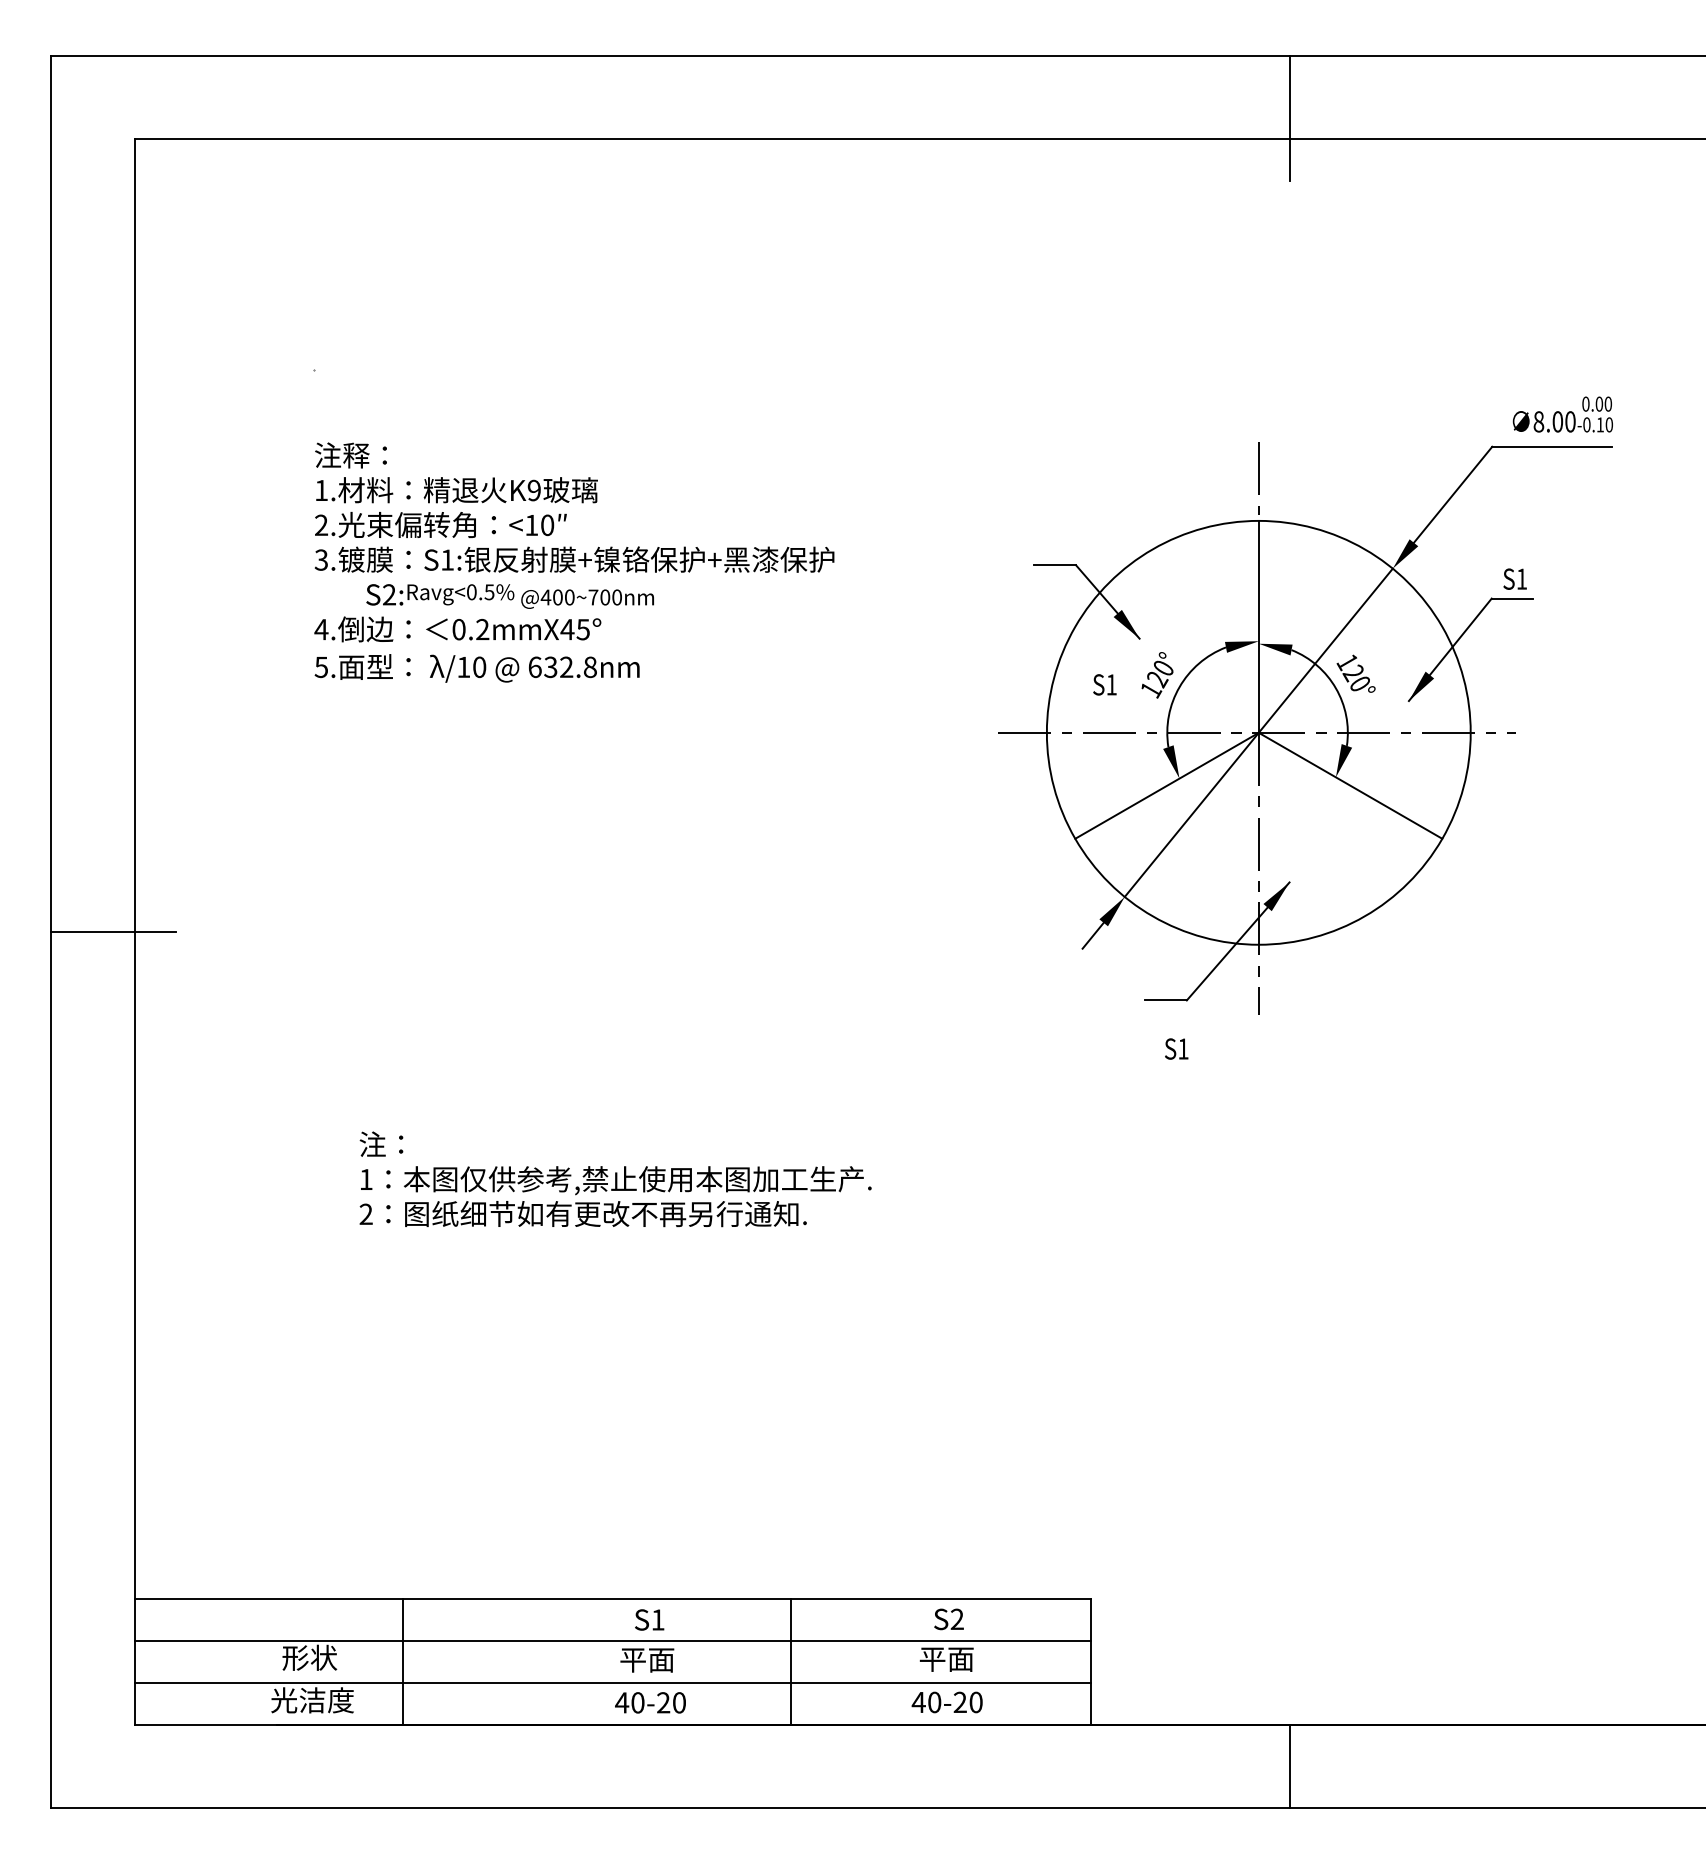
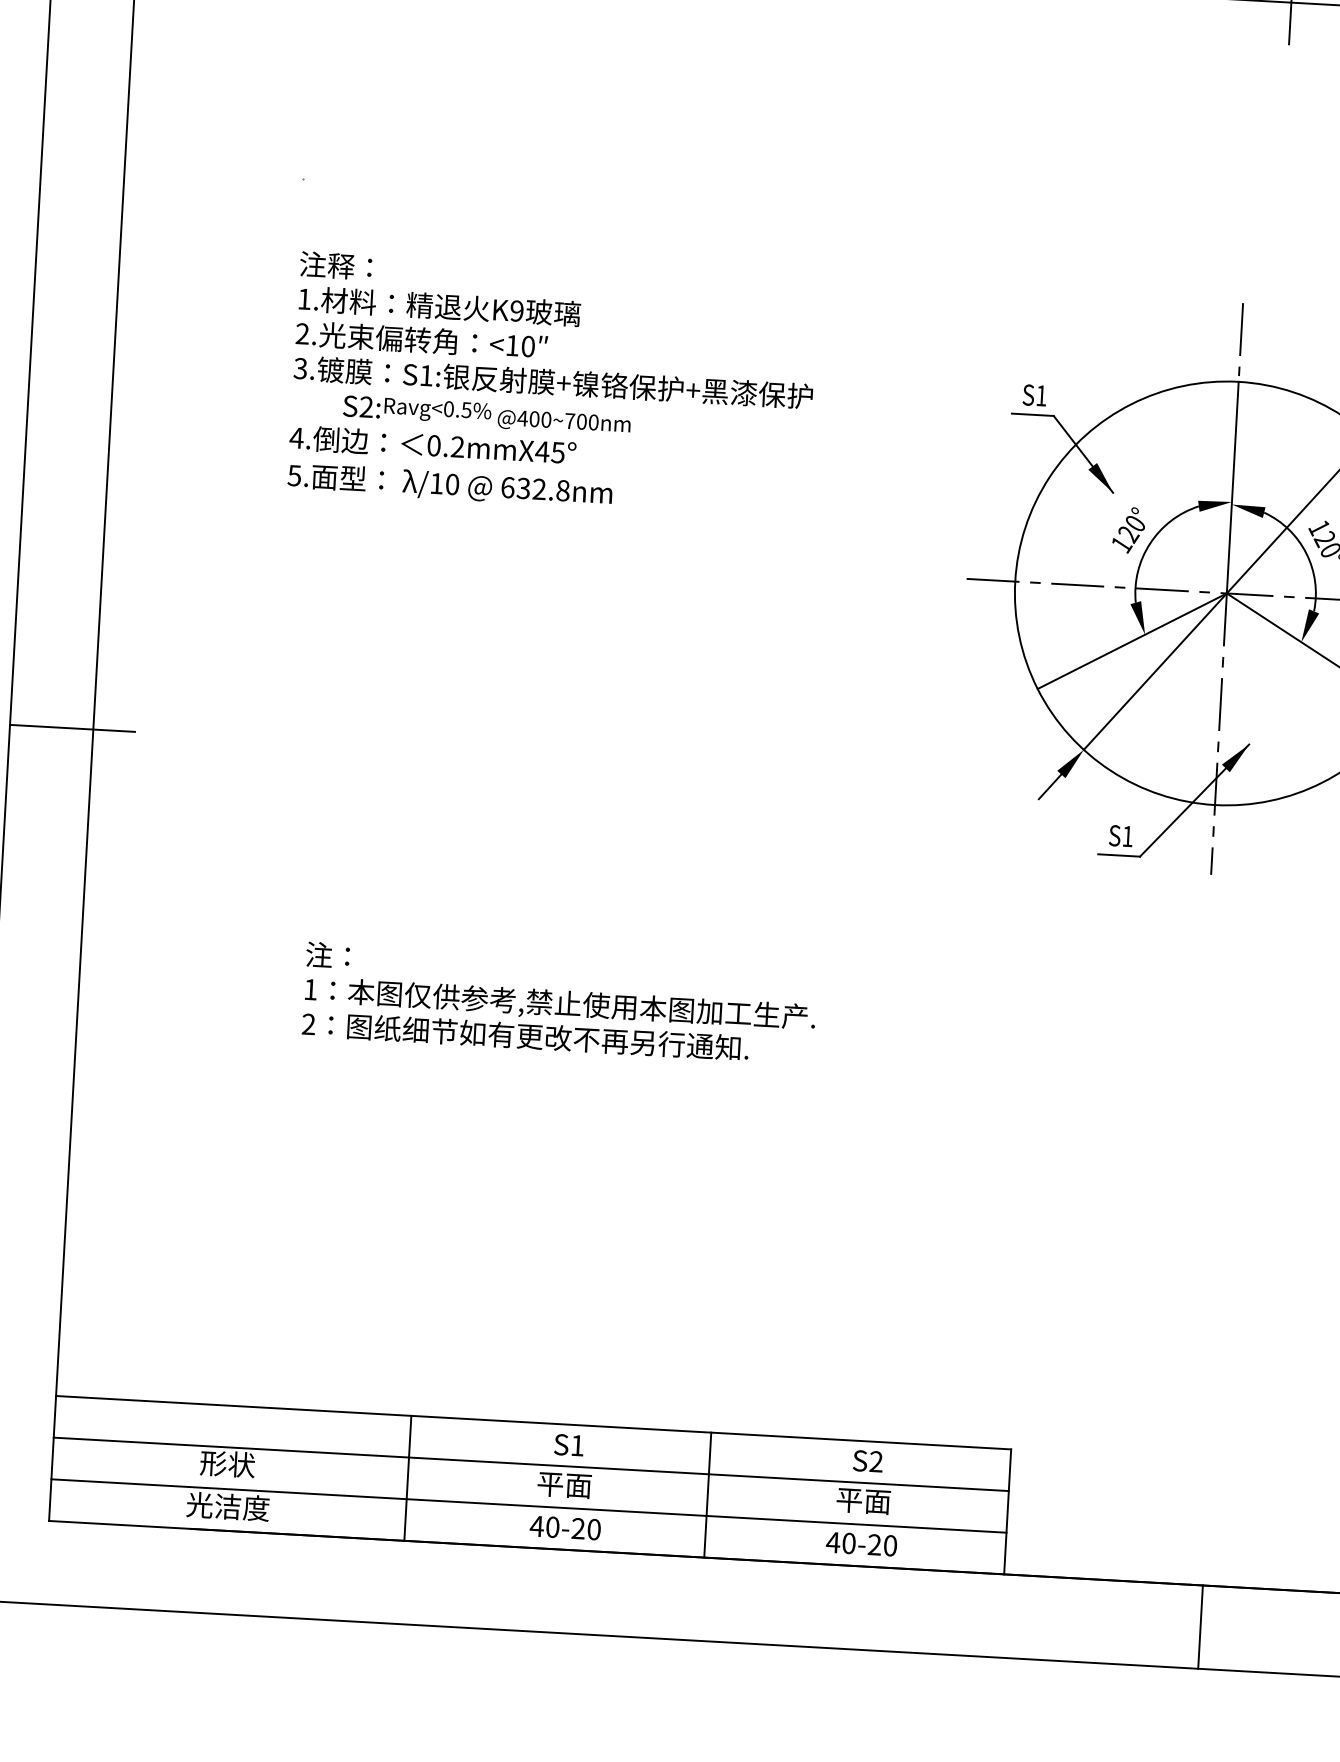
text: (1104, 684) -> (1034, 395), moved
text: (1176, 1048) -> (1120, 835), moved
line: (403, 1661) -> (407, 1477), moved

